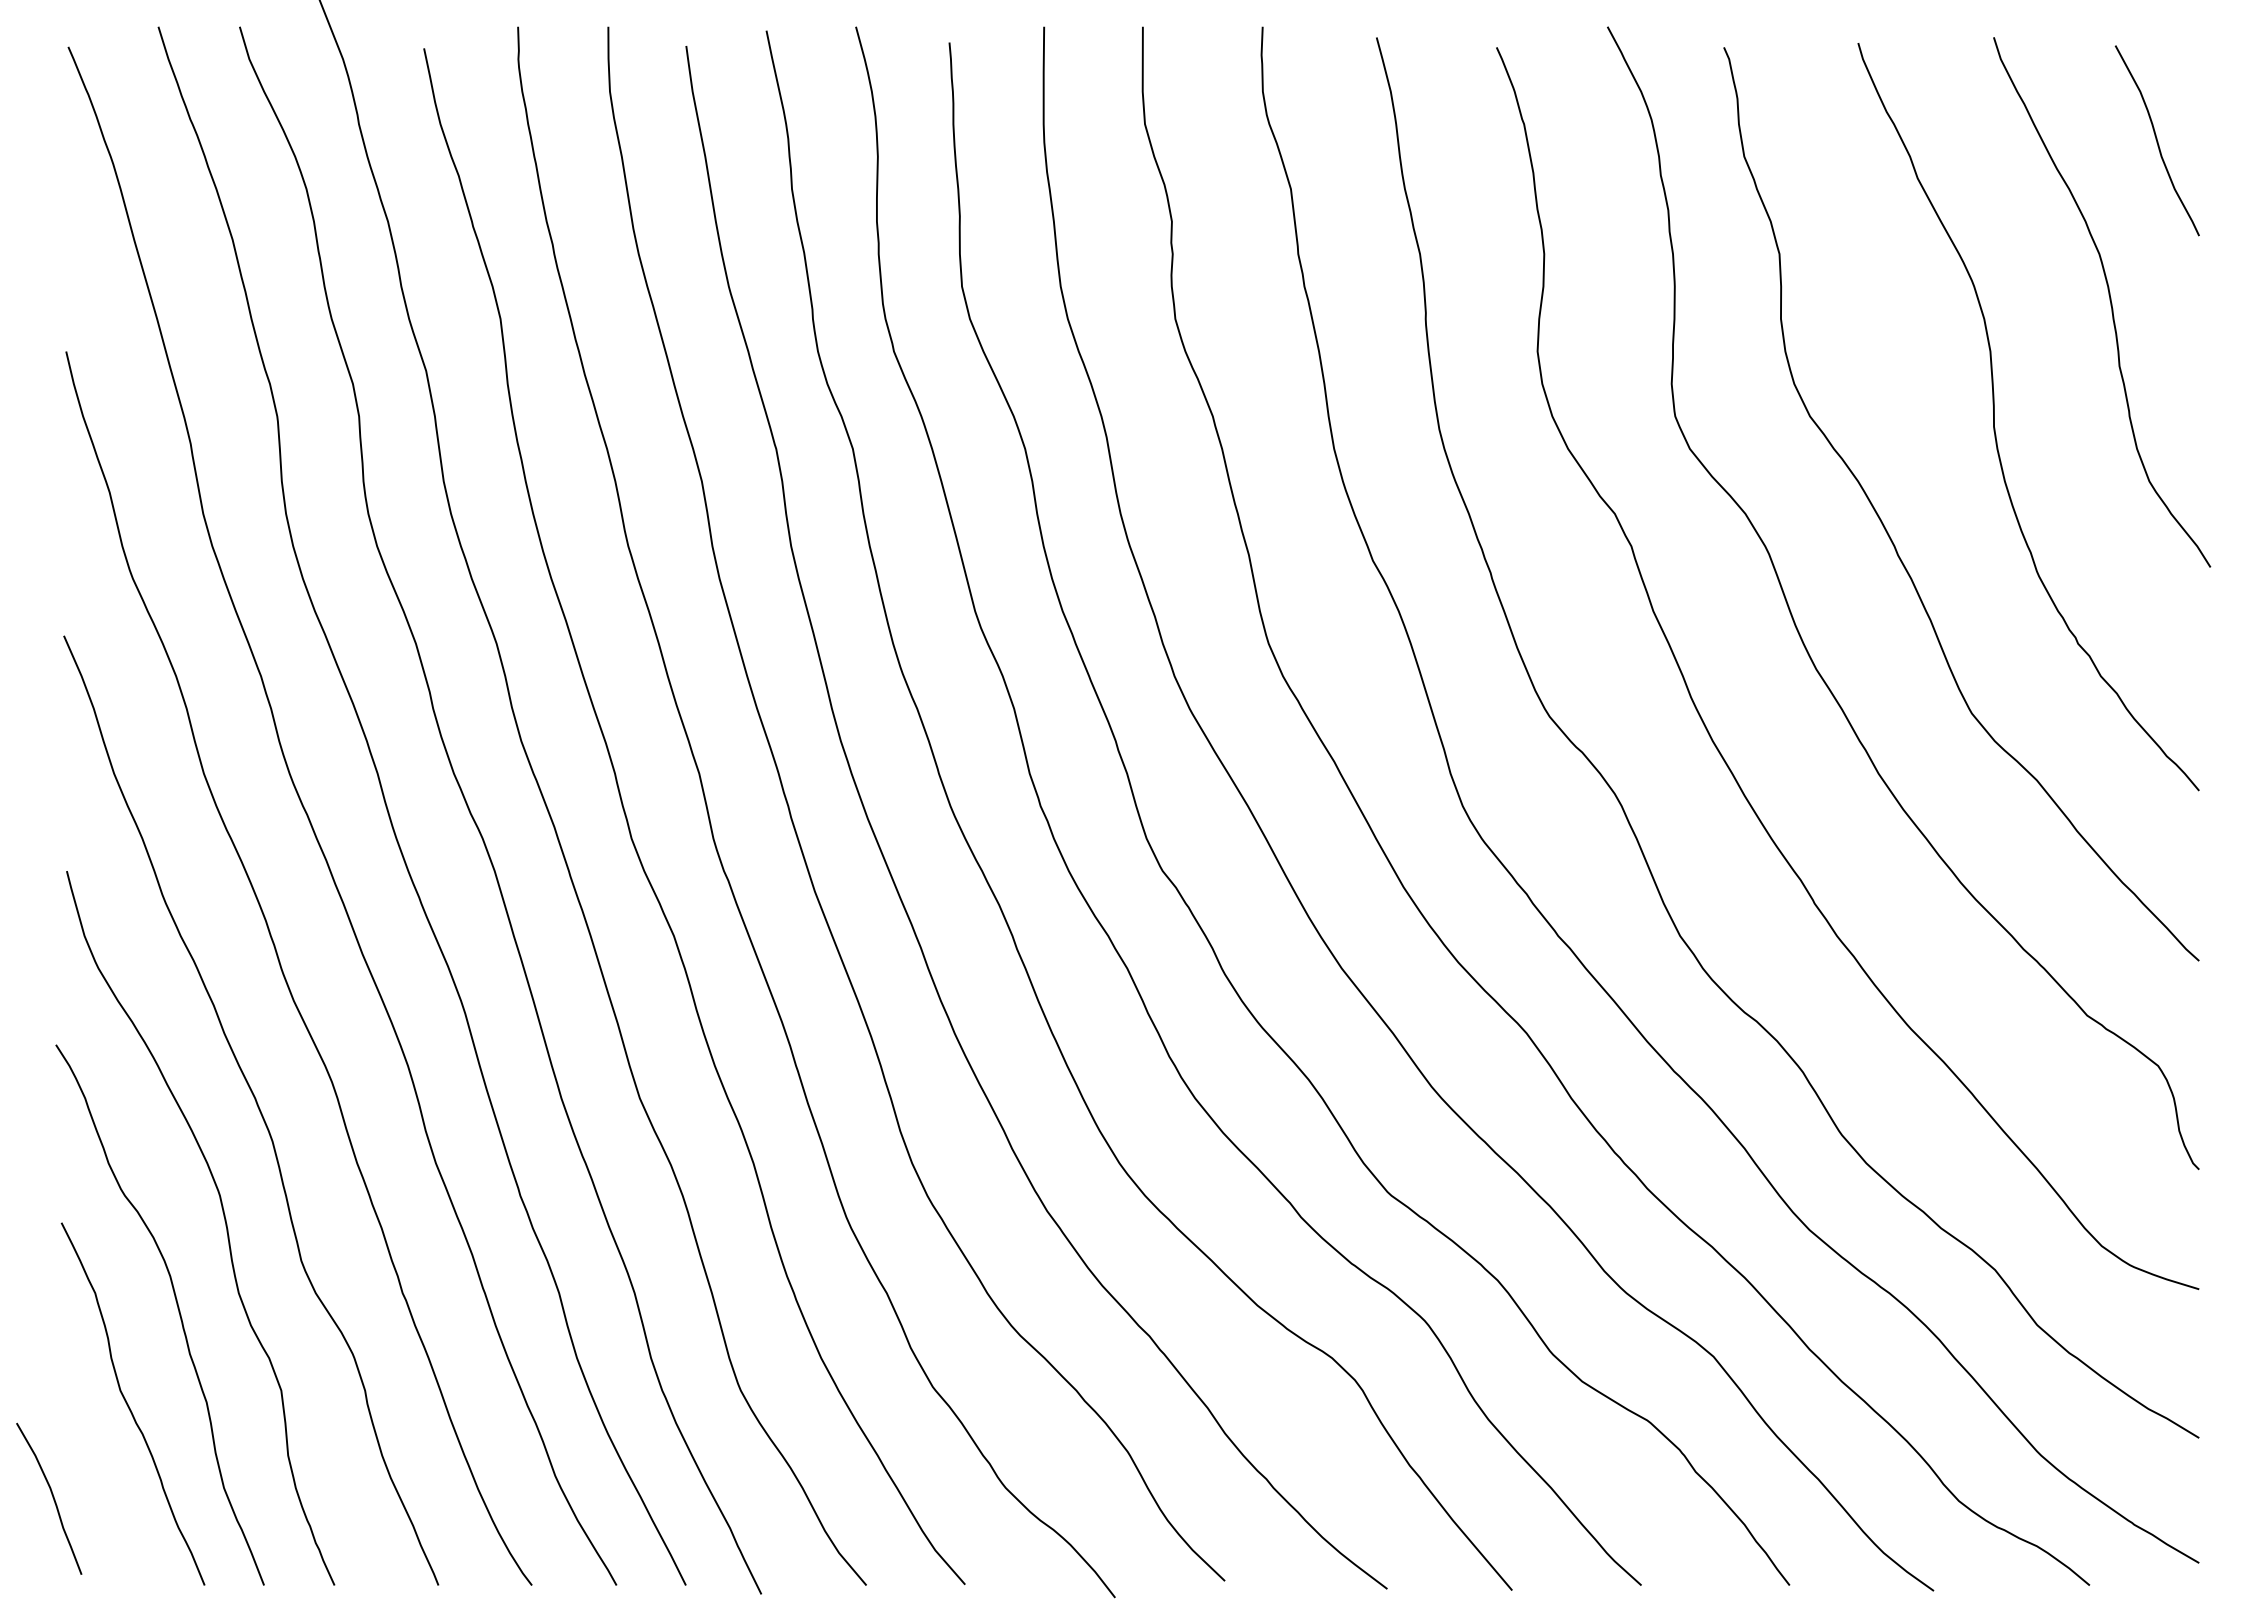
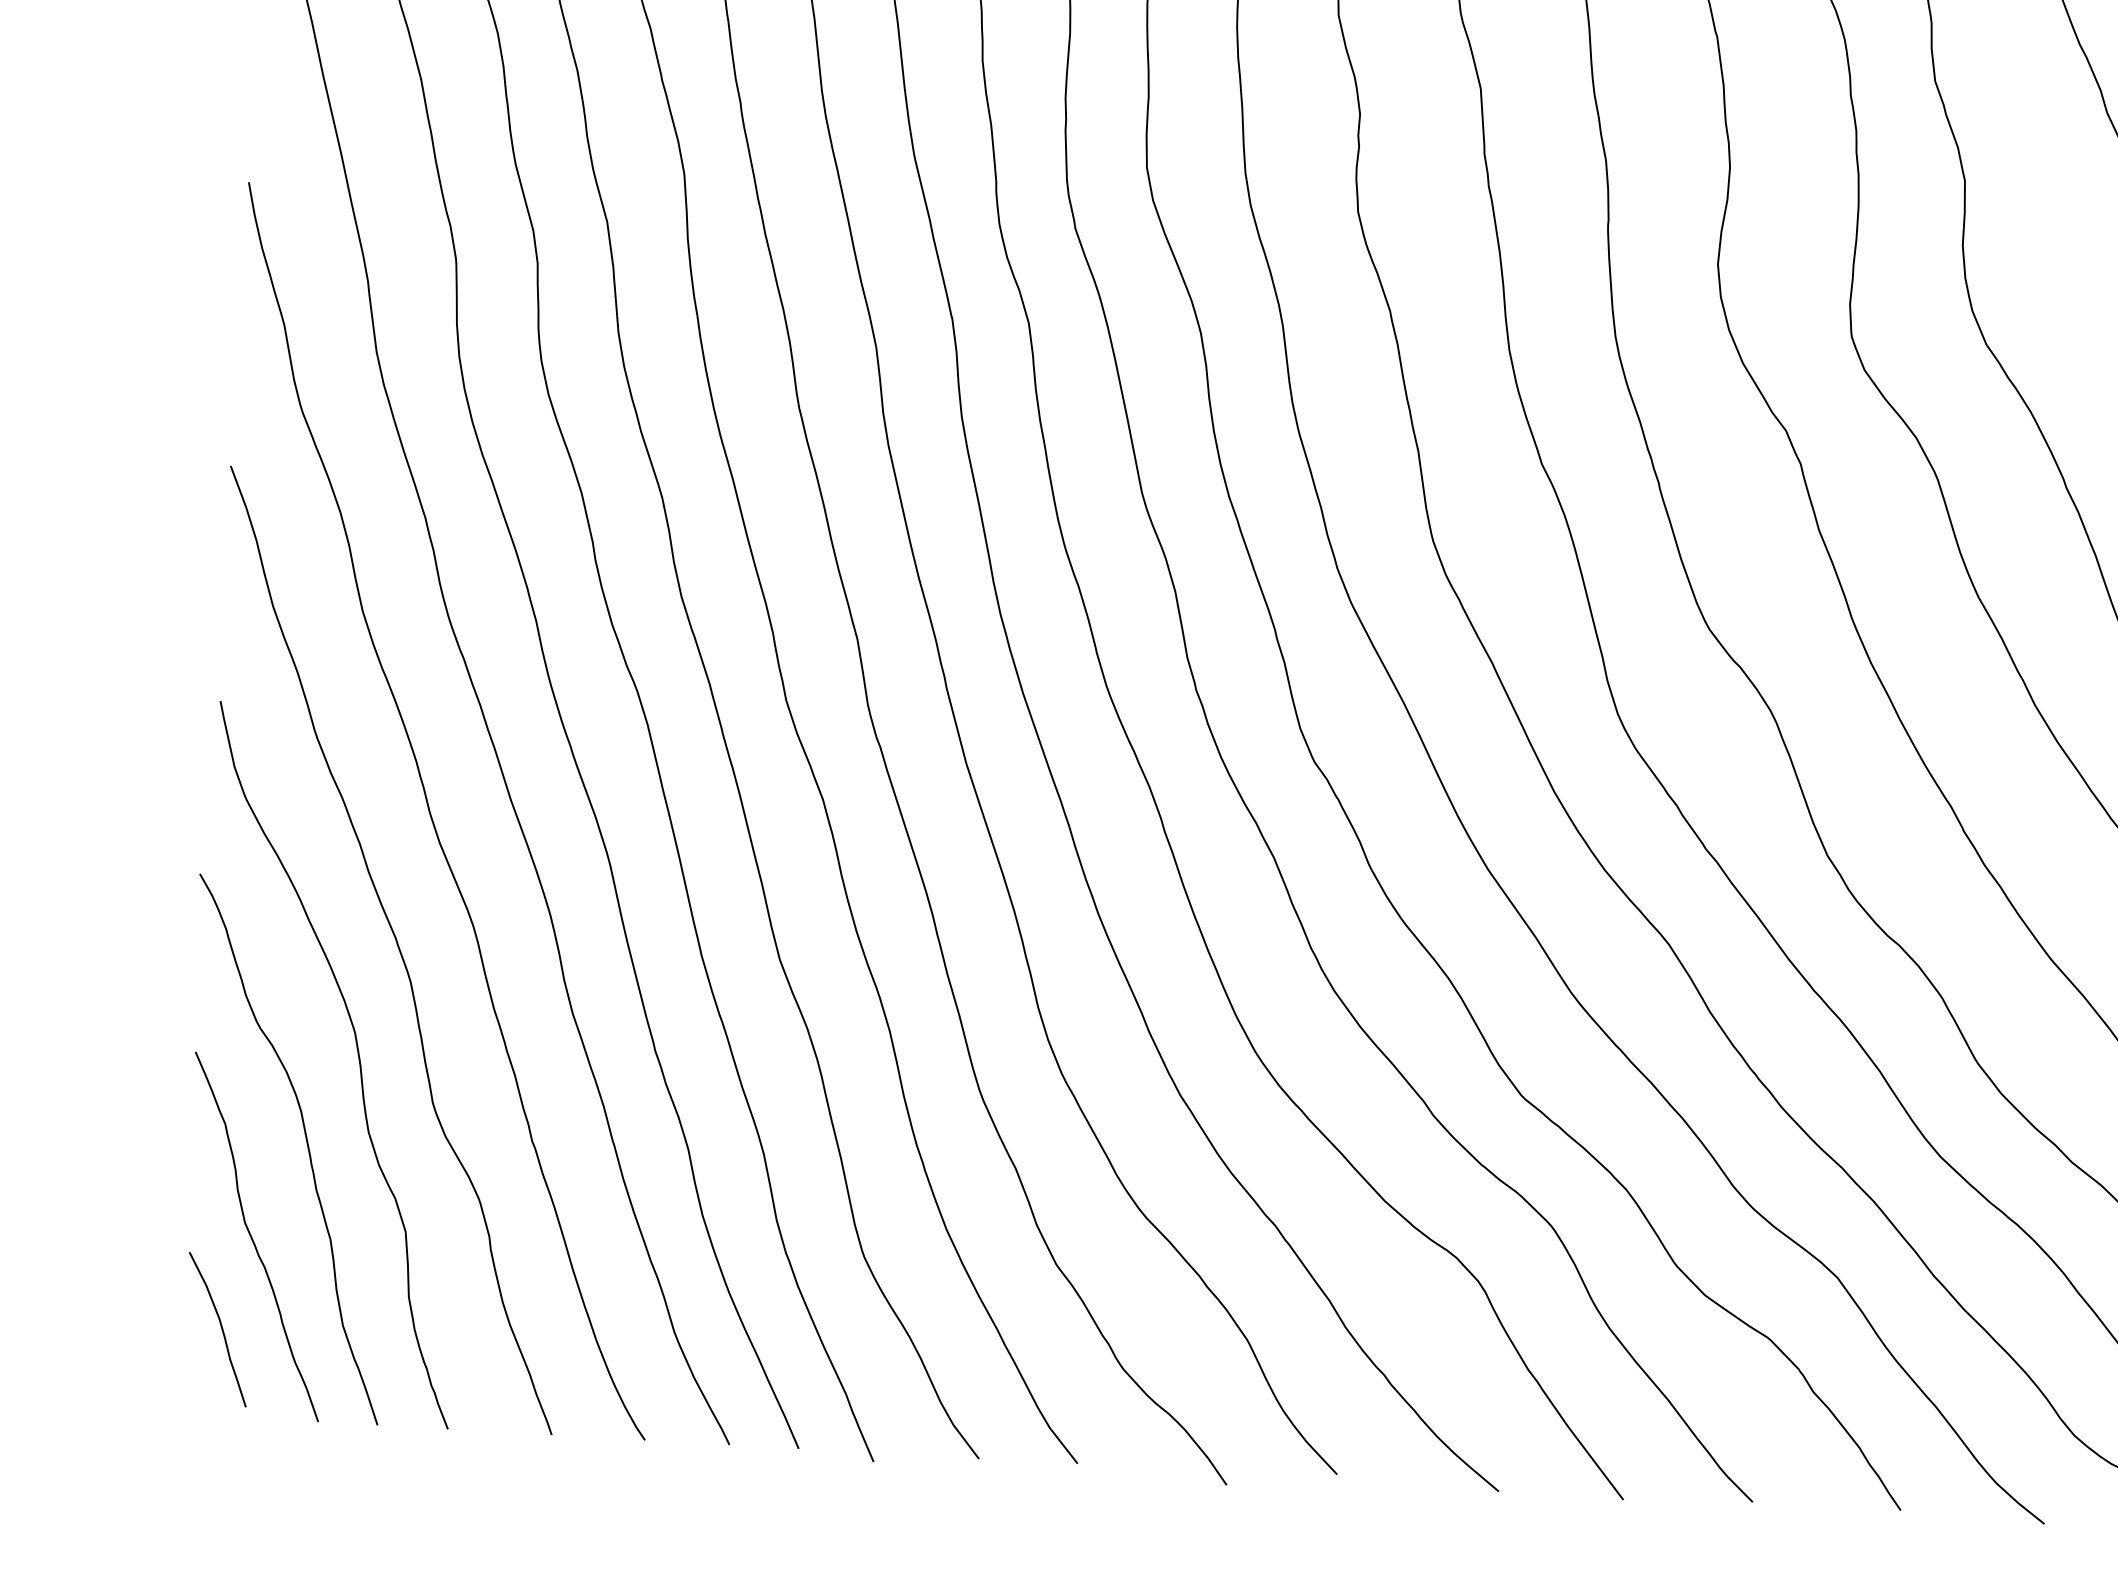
curve: (52, 1497) -> (221, 1328), moved

